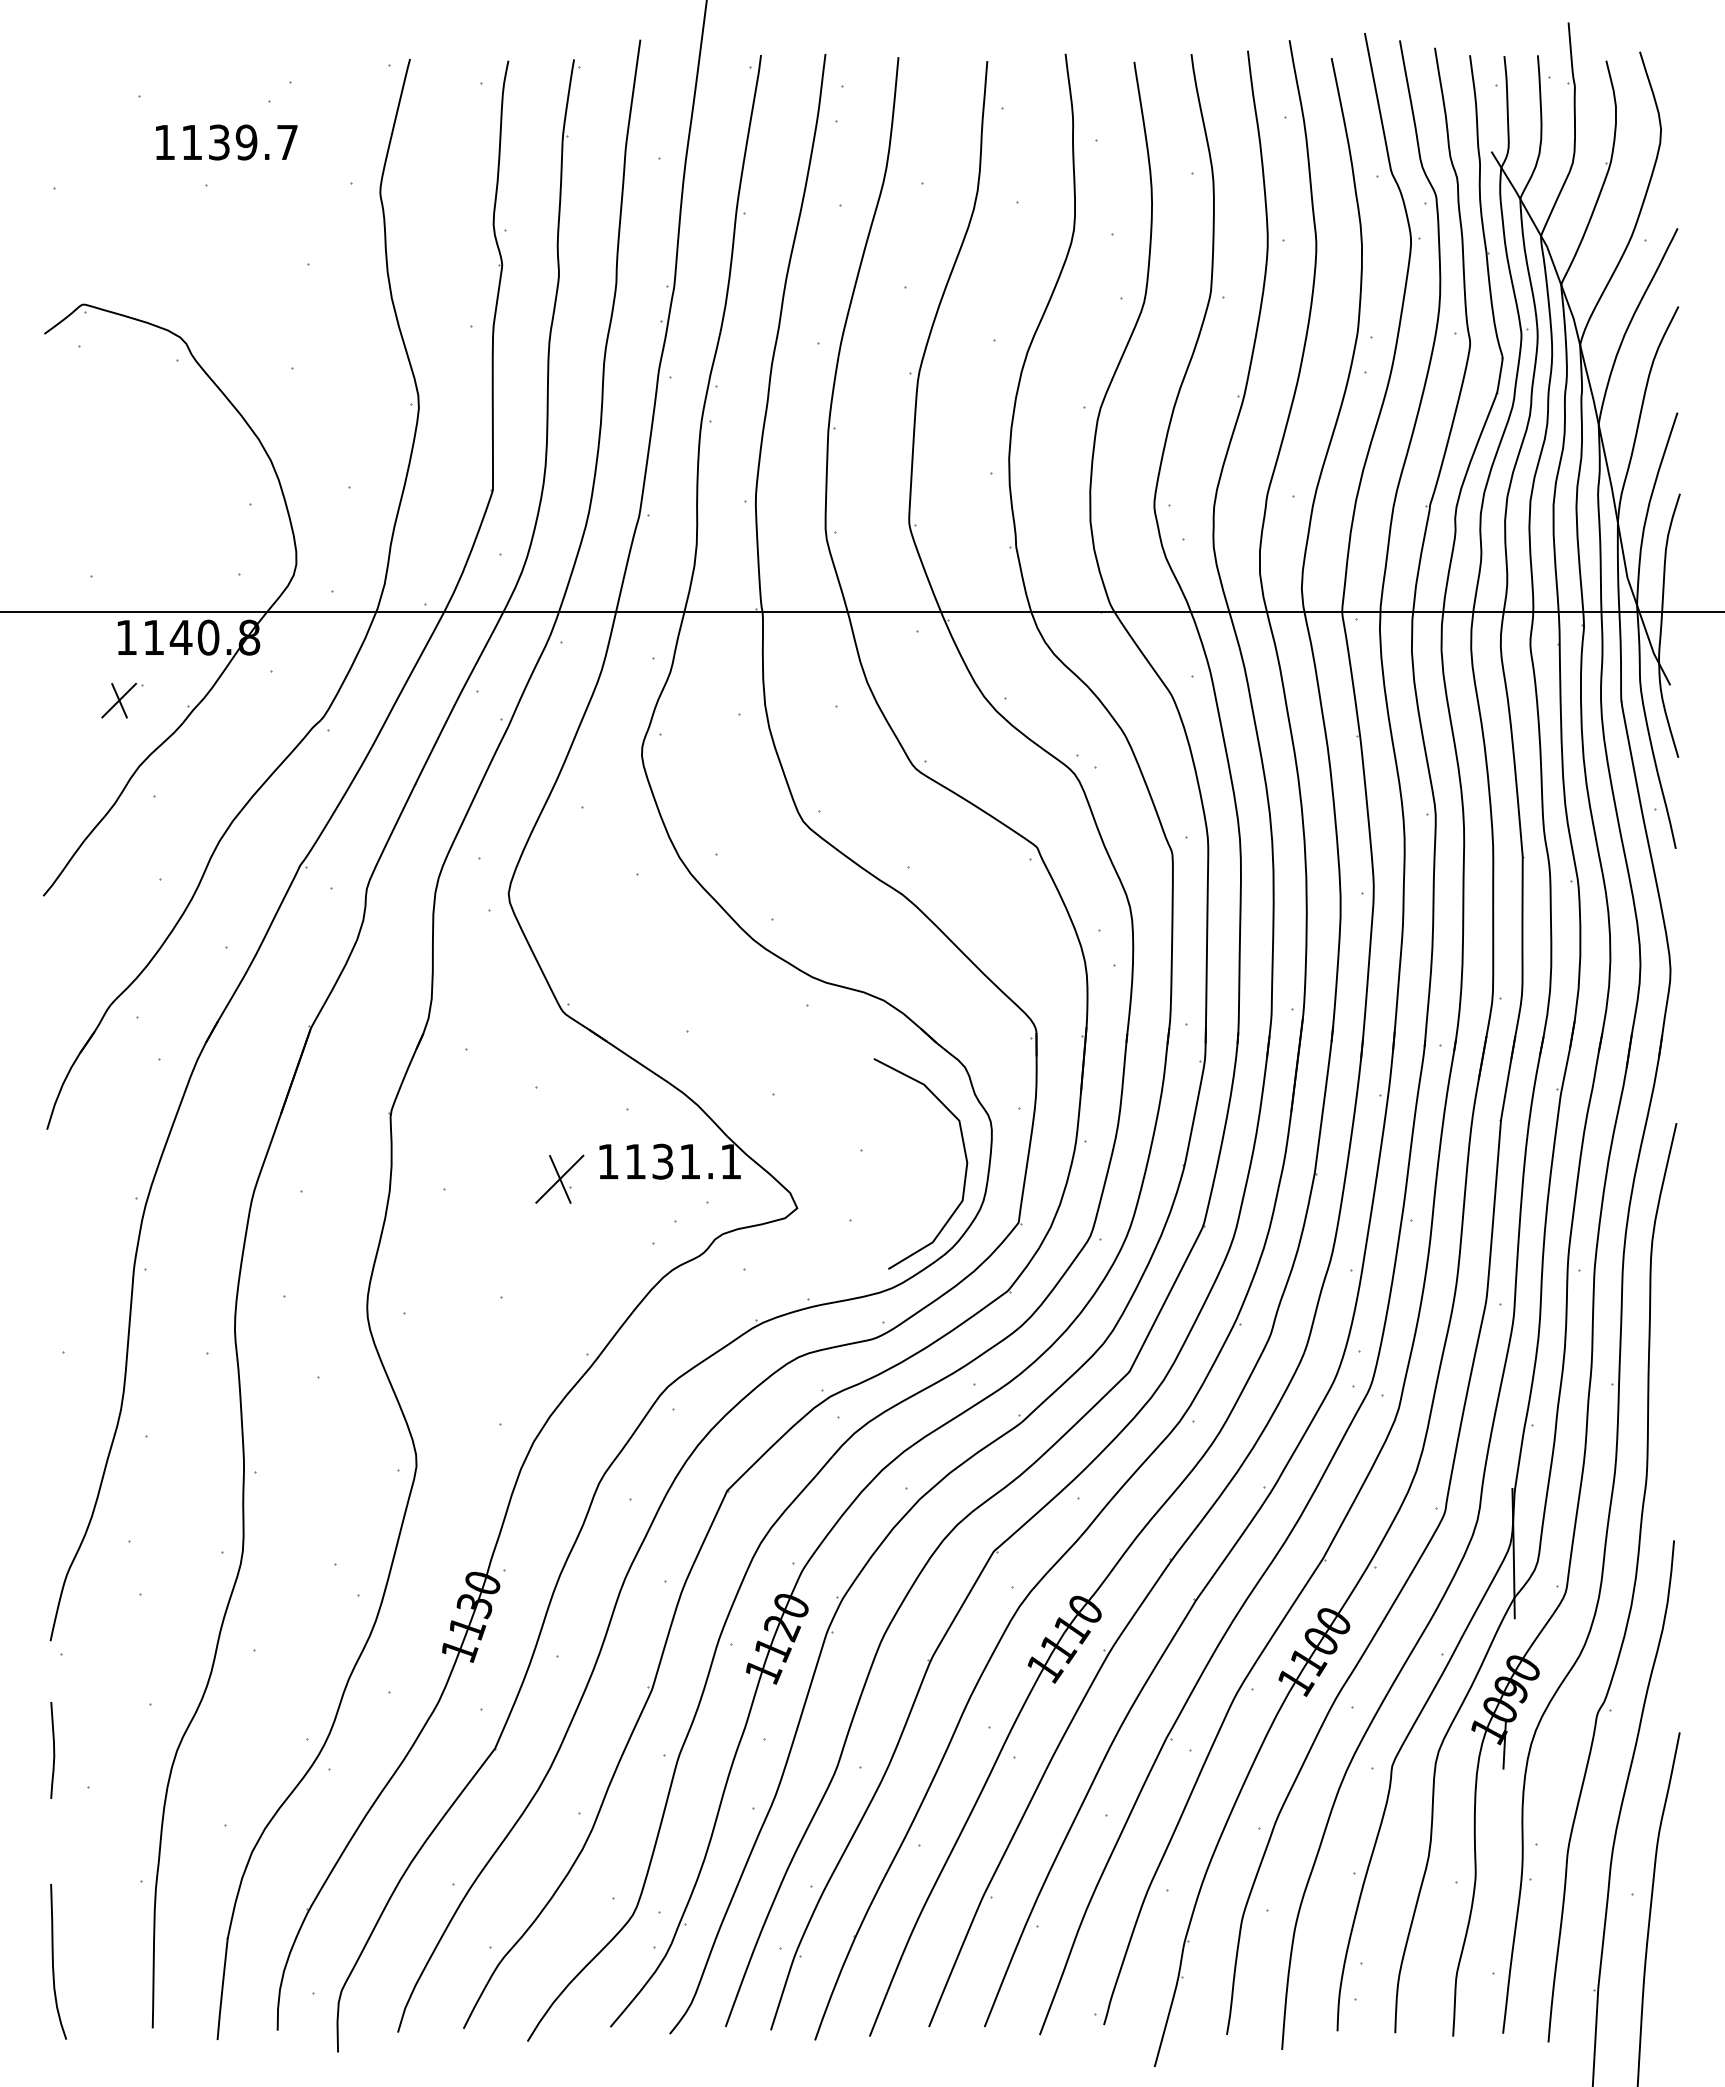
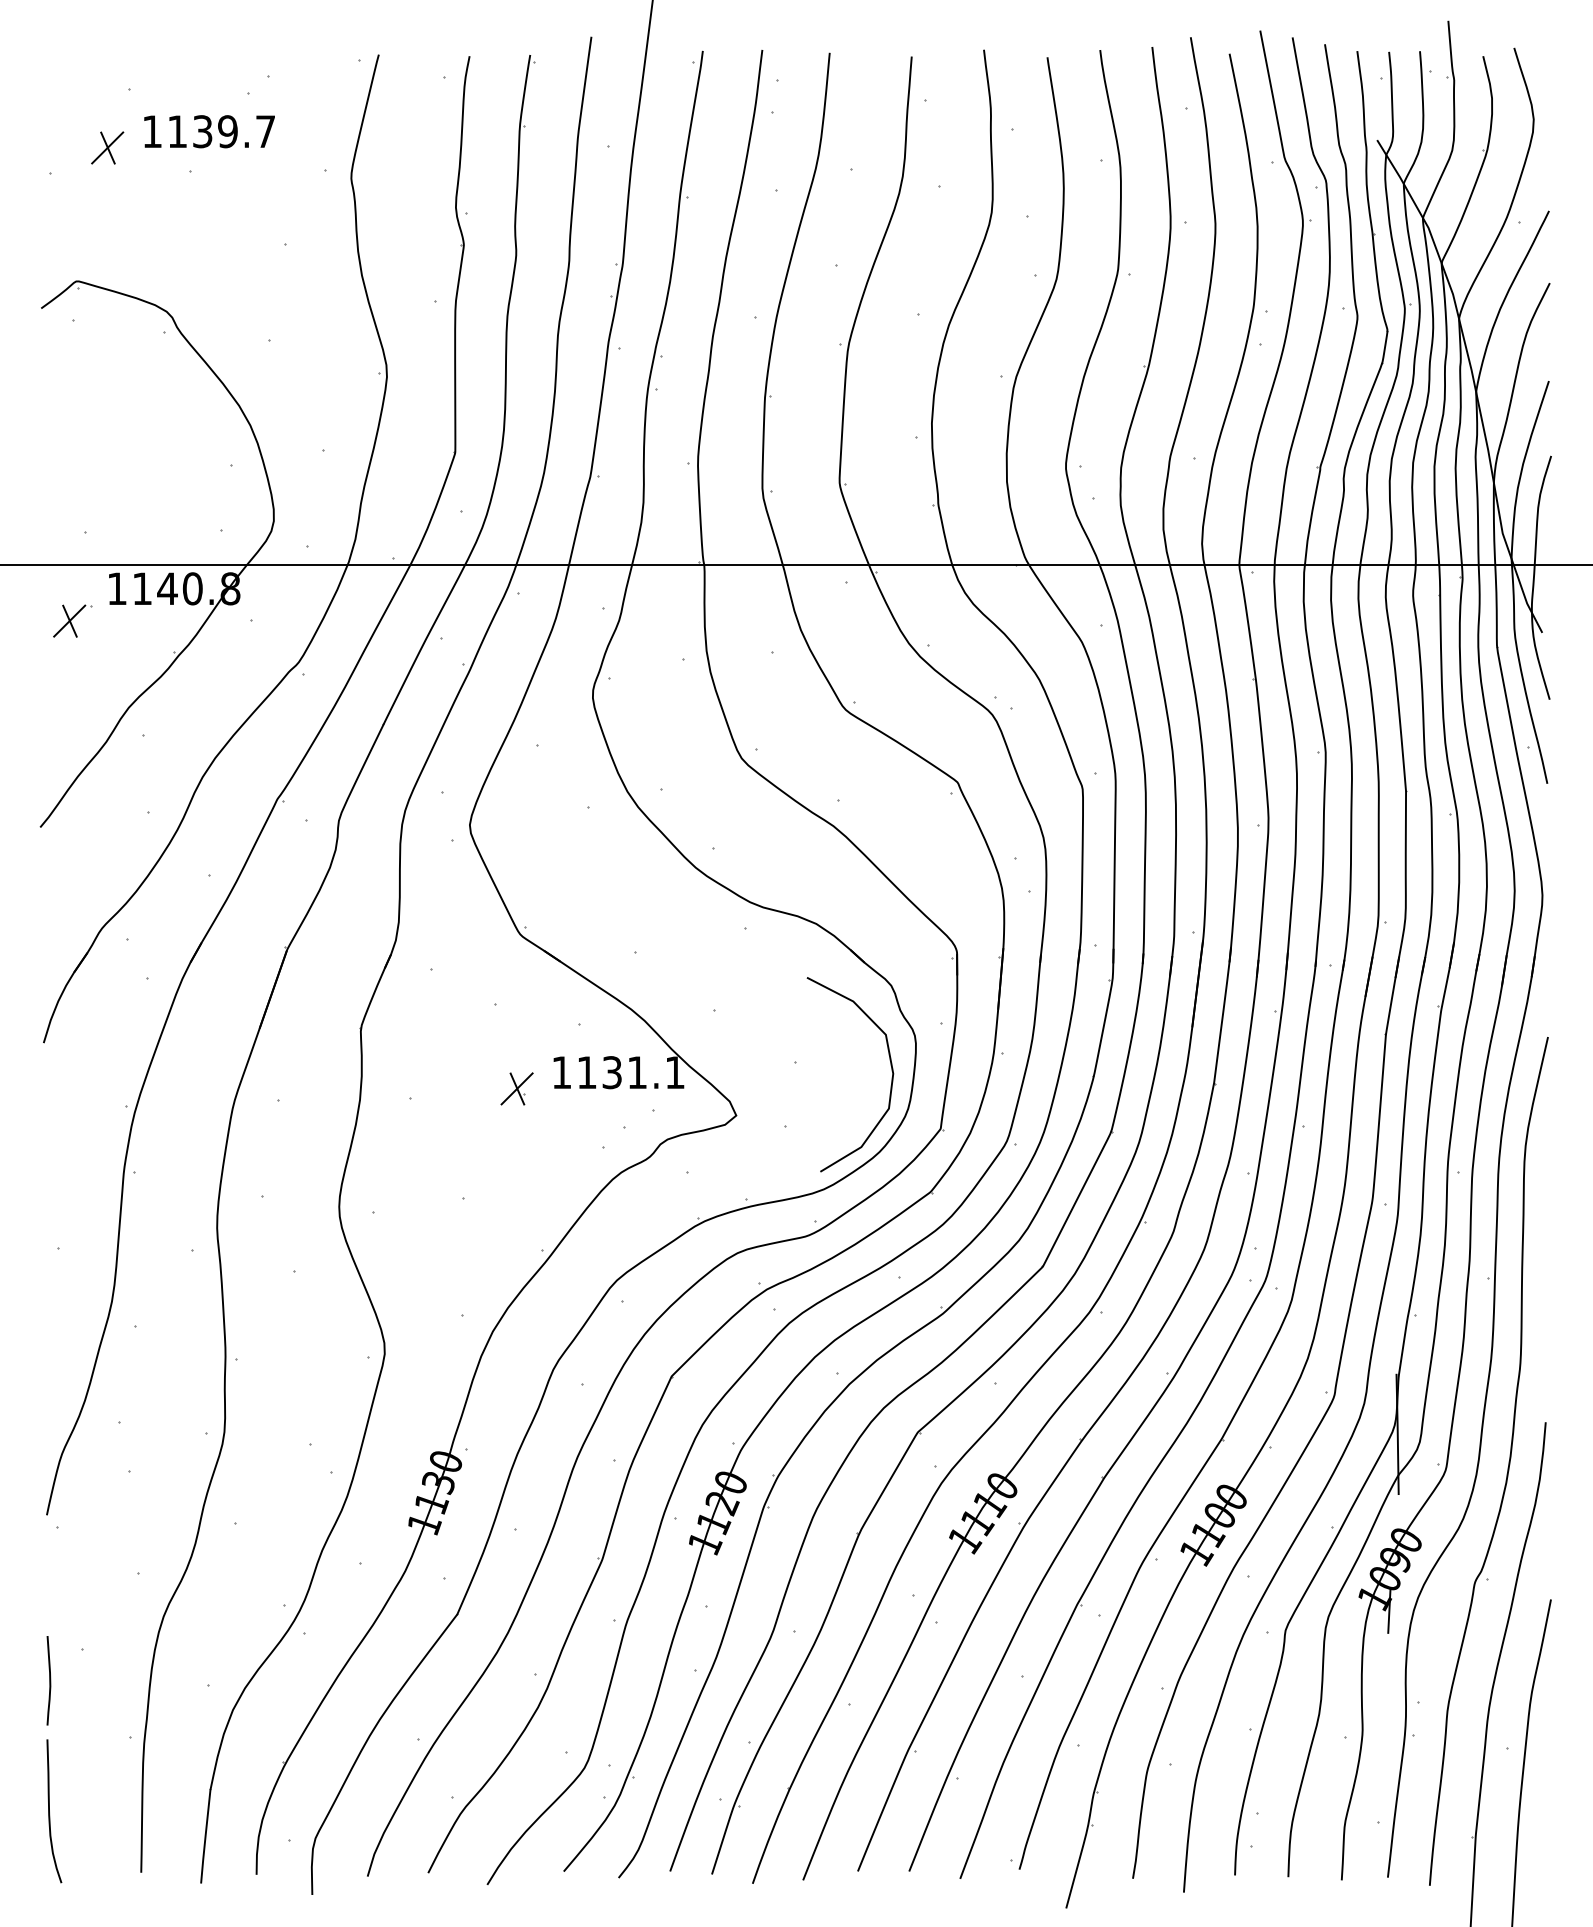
part: (116, 159) -> (107, 147), added
part: (122, 700) -> (72, 620), moved
part: (559, 1179) -> (516, 1089), size x0.71
curve: (53, 1750) -> (49, 1680), moved

